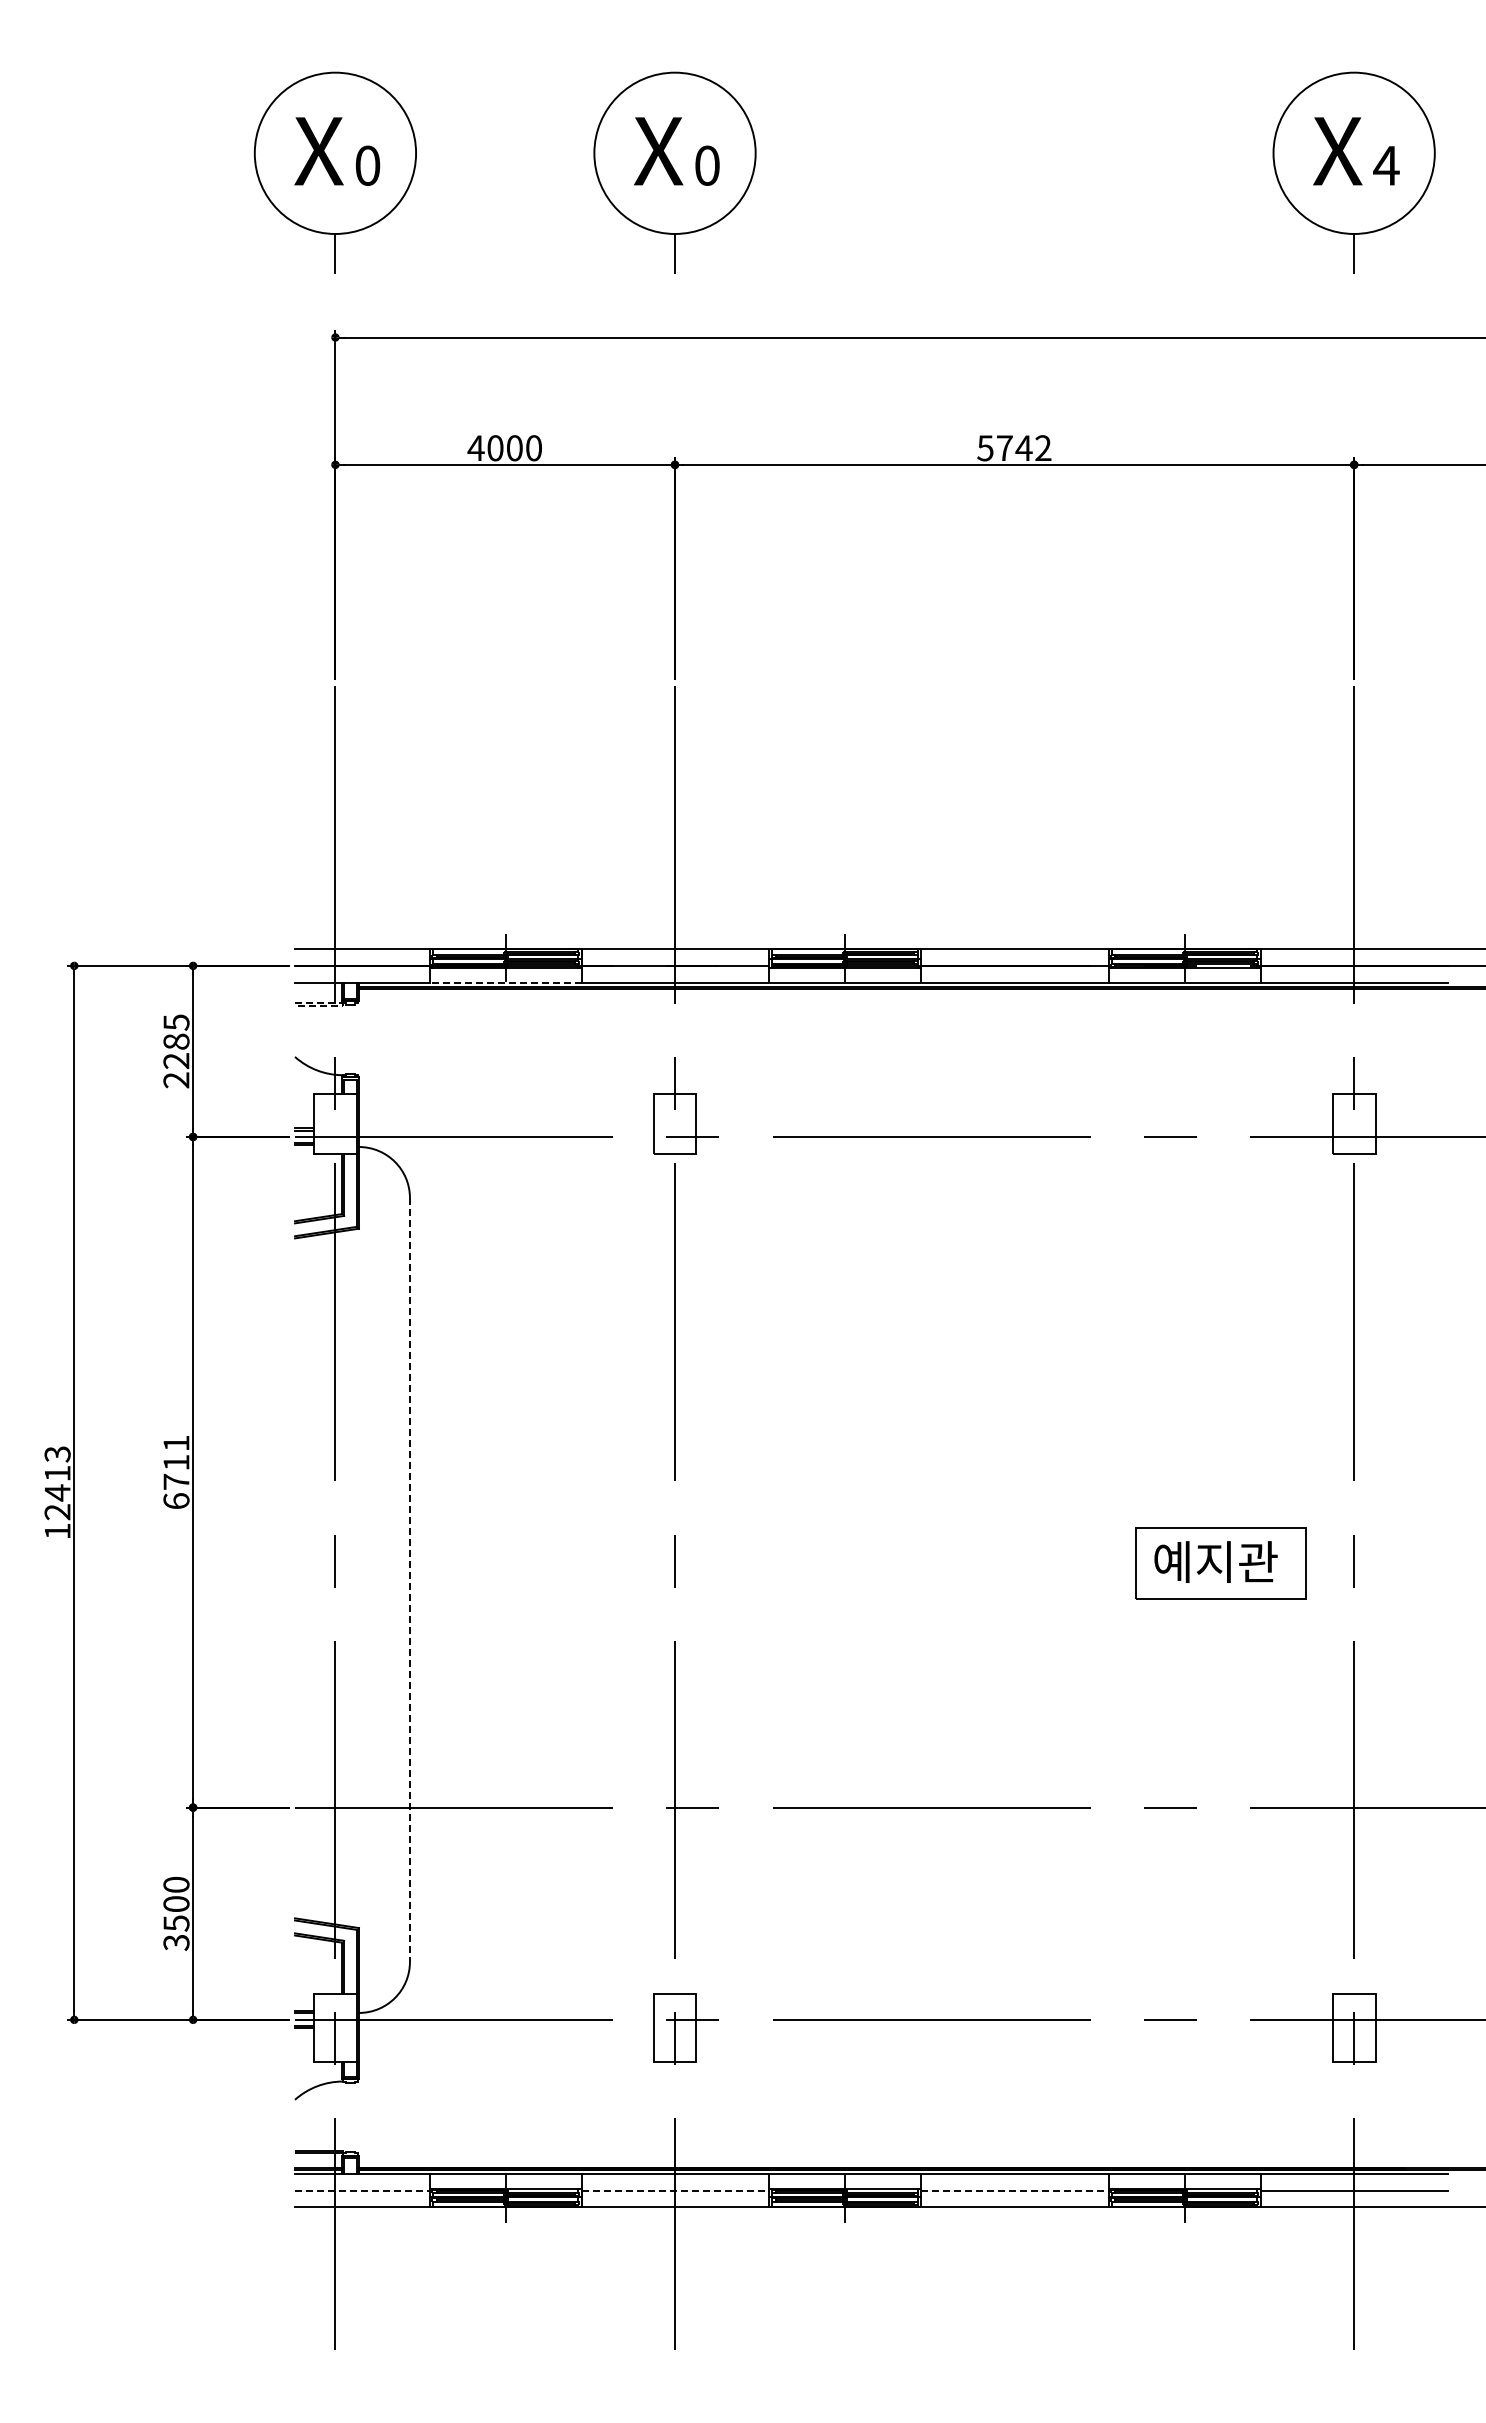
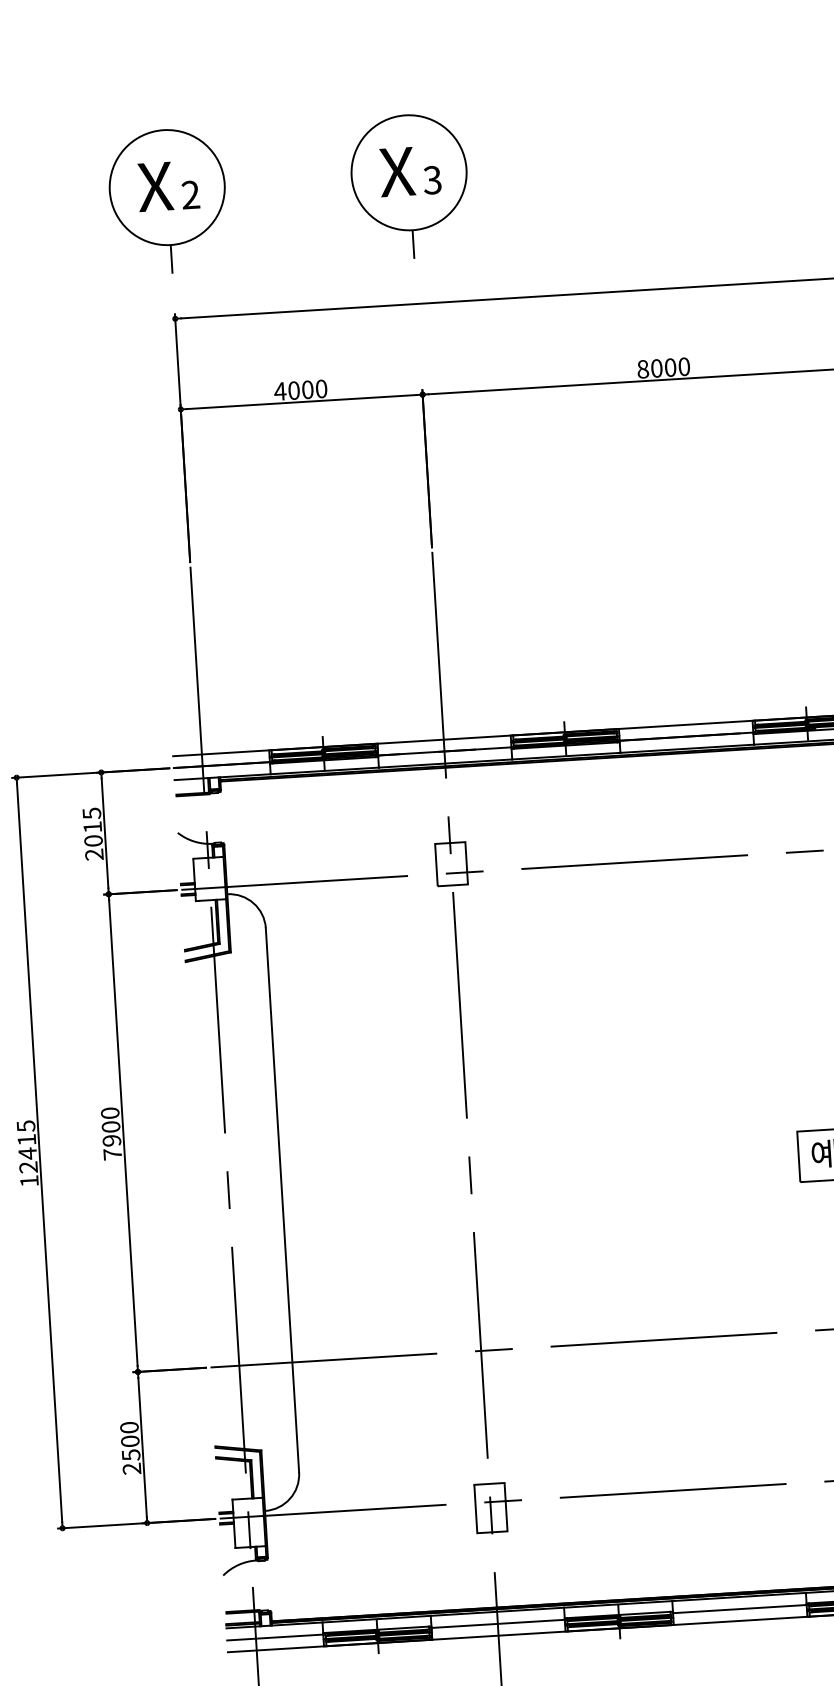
text: (367, 165) -> (190, 194), 0 -> 2
text: (706, 165) -> (432, 180), 0 -> 3
text: (1014, 448) -> (663, 368), 5742 -> 8000
line: (505, 982) -> (324, 770), dashed -> solid
line: (342, 1004) -> (209, 793), dashed -> solid
text: (176, 1051) -> (93, 834), 2285 -> 2015
text: (57, 1453) -> (25, 1125), 12413 -> 12415
text: (176, 1472) -> (111, 1133), 6711 -> 7900
line: (409, 1580) -> (282, 1200), dashed -> solid
text: (176, 1942) -> (132, 1468), 3500 -> 2500
line: (362, 2190) -> (275, 1637), dashed -> solid
line: (675, 2190) -> (498, 1623), dashed -> solid
line: (1014, 2190) -> (739, 1608), dashed -> solid

